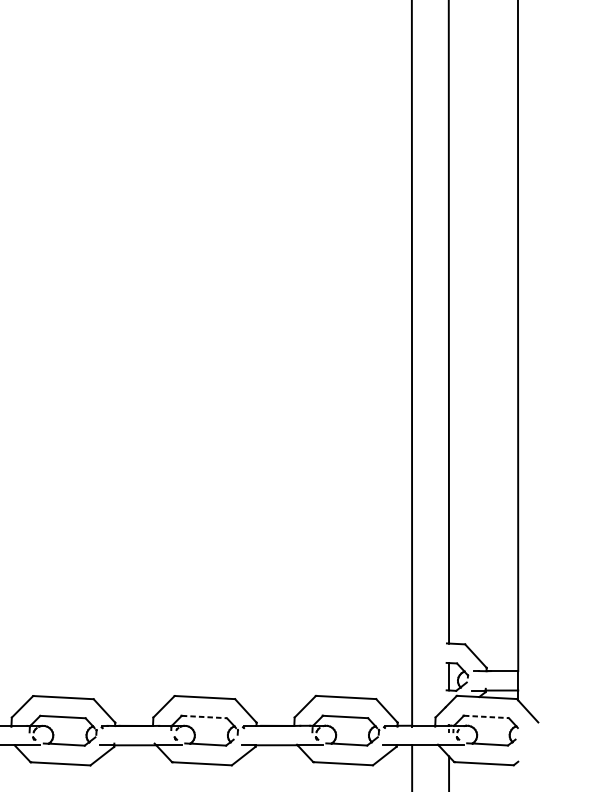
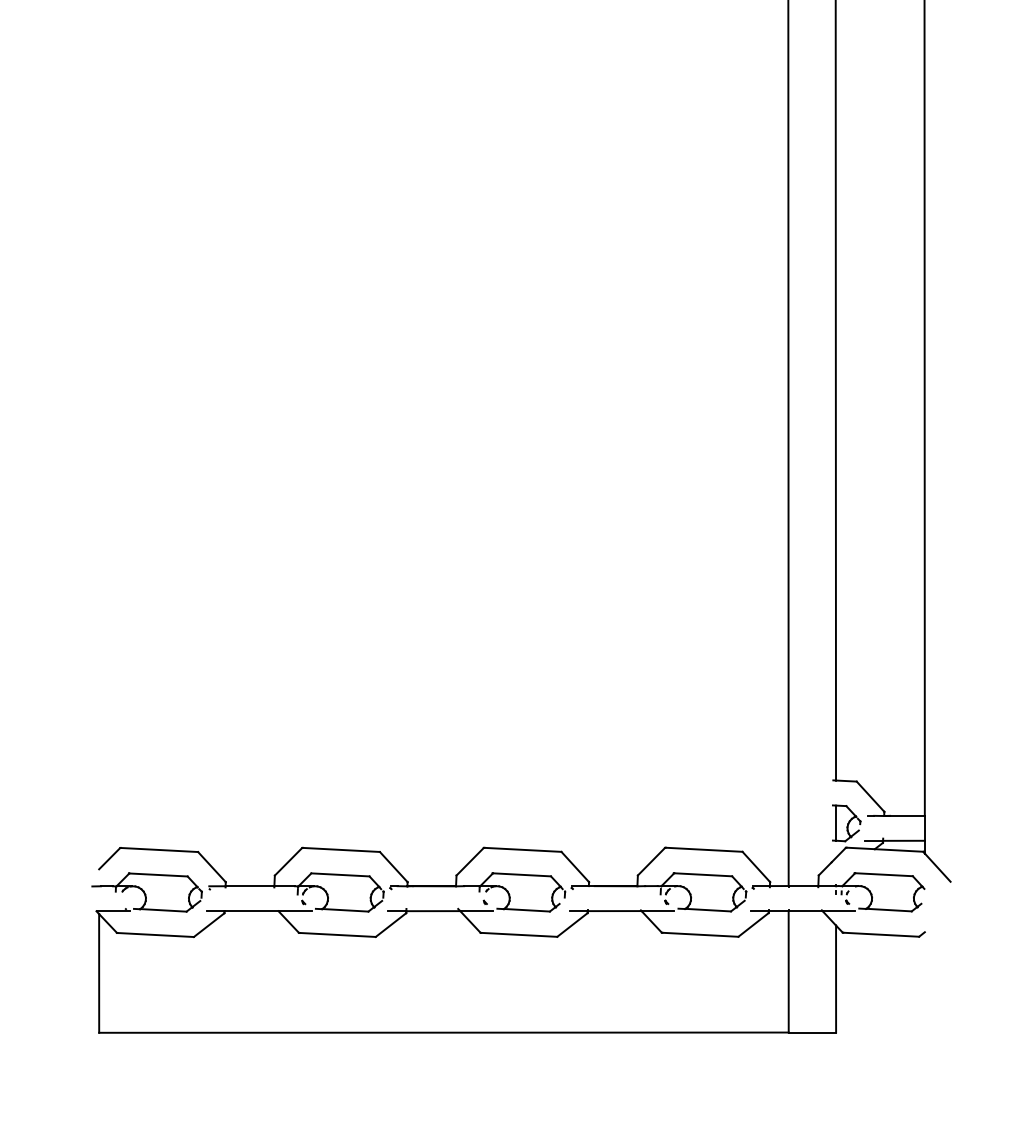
line: (204, 716) -> (522, 874), dashed -> solid
line: (486, 716) -> (883, 874), dashed -> solid

